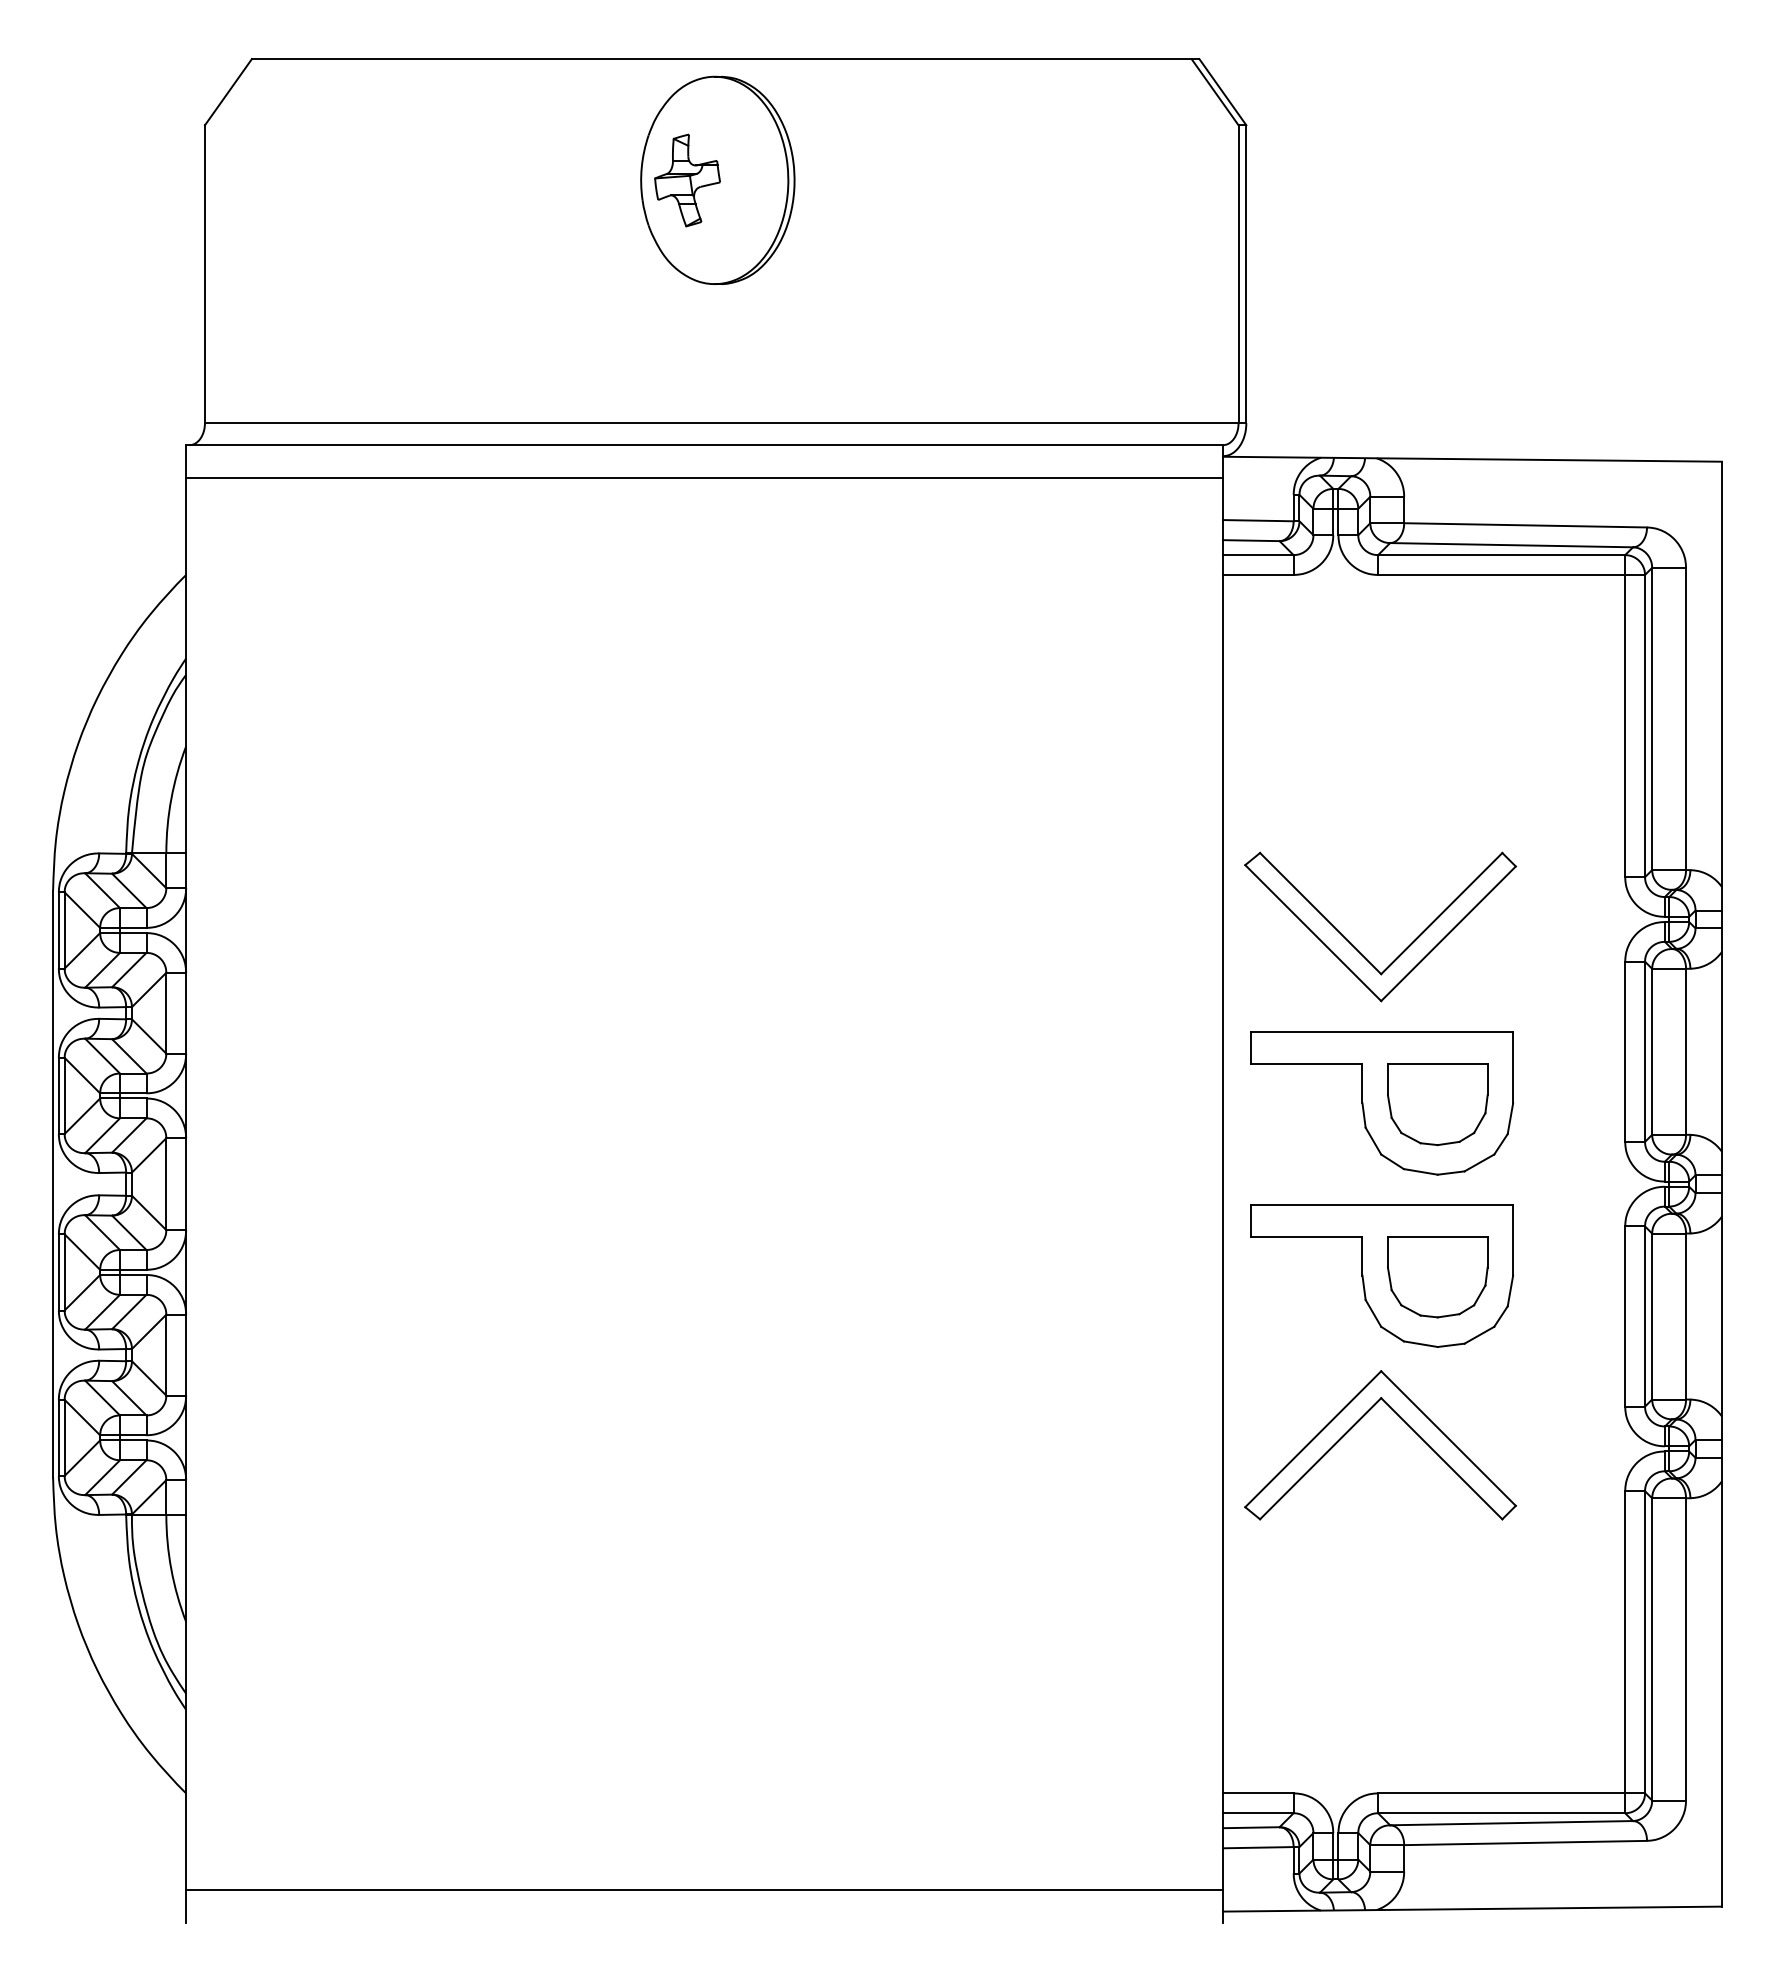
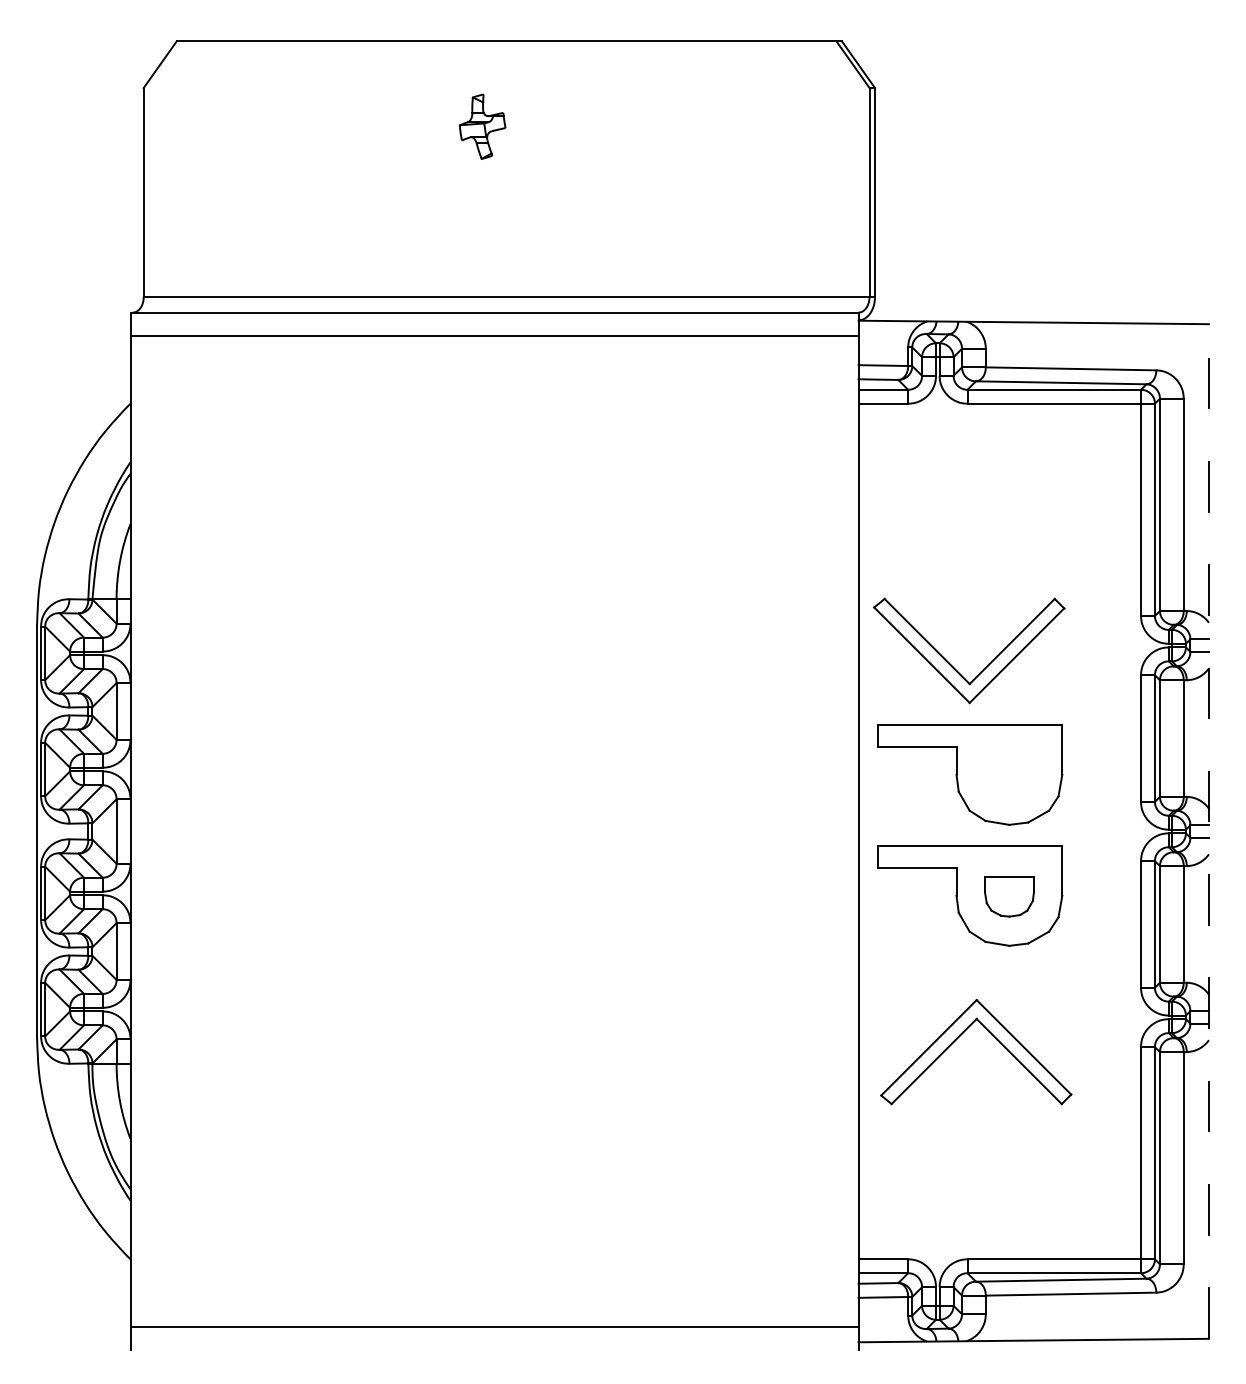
part: (717, 179) -> (503, 126), removed
part: (1437, 1104) -> (1009, 775), removed
line: (1721, 1183) -> (1208, 831), solid -> dashed
part: (1437, 1277) -> (1009, 897), size x0.7
part: (1358, 1422) -> (960, 1036), moved

